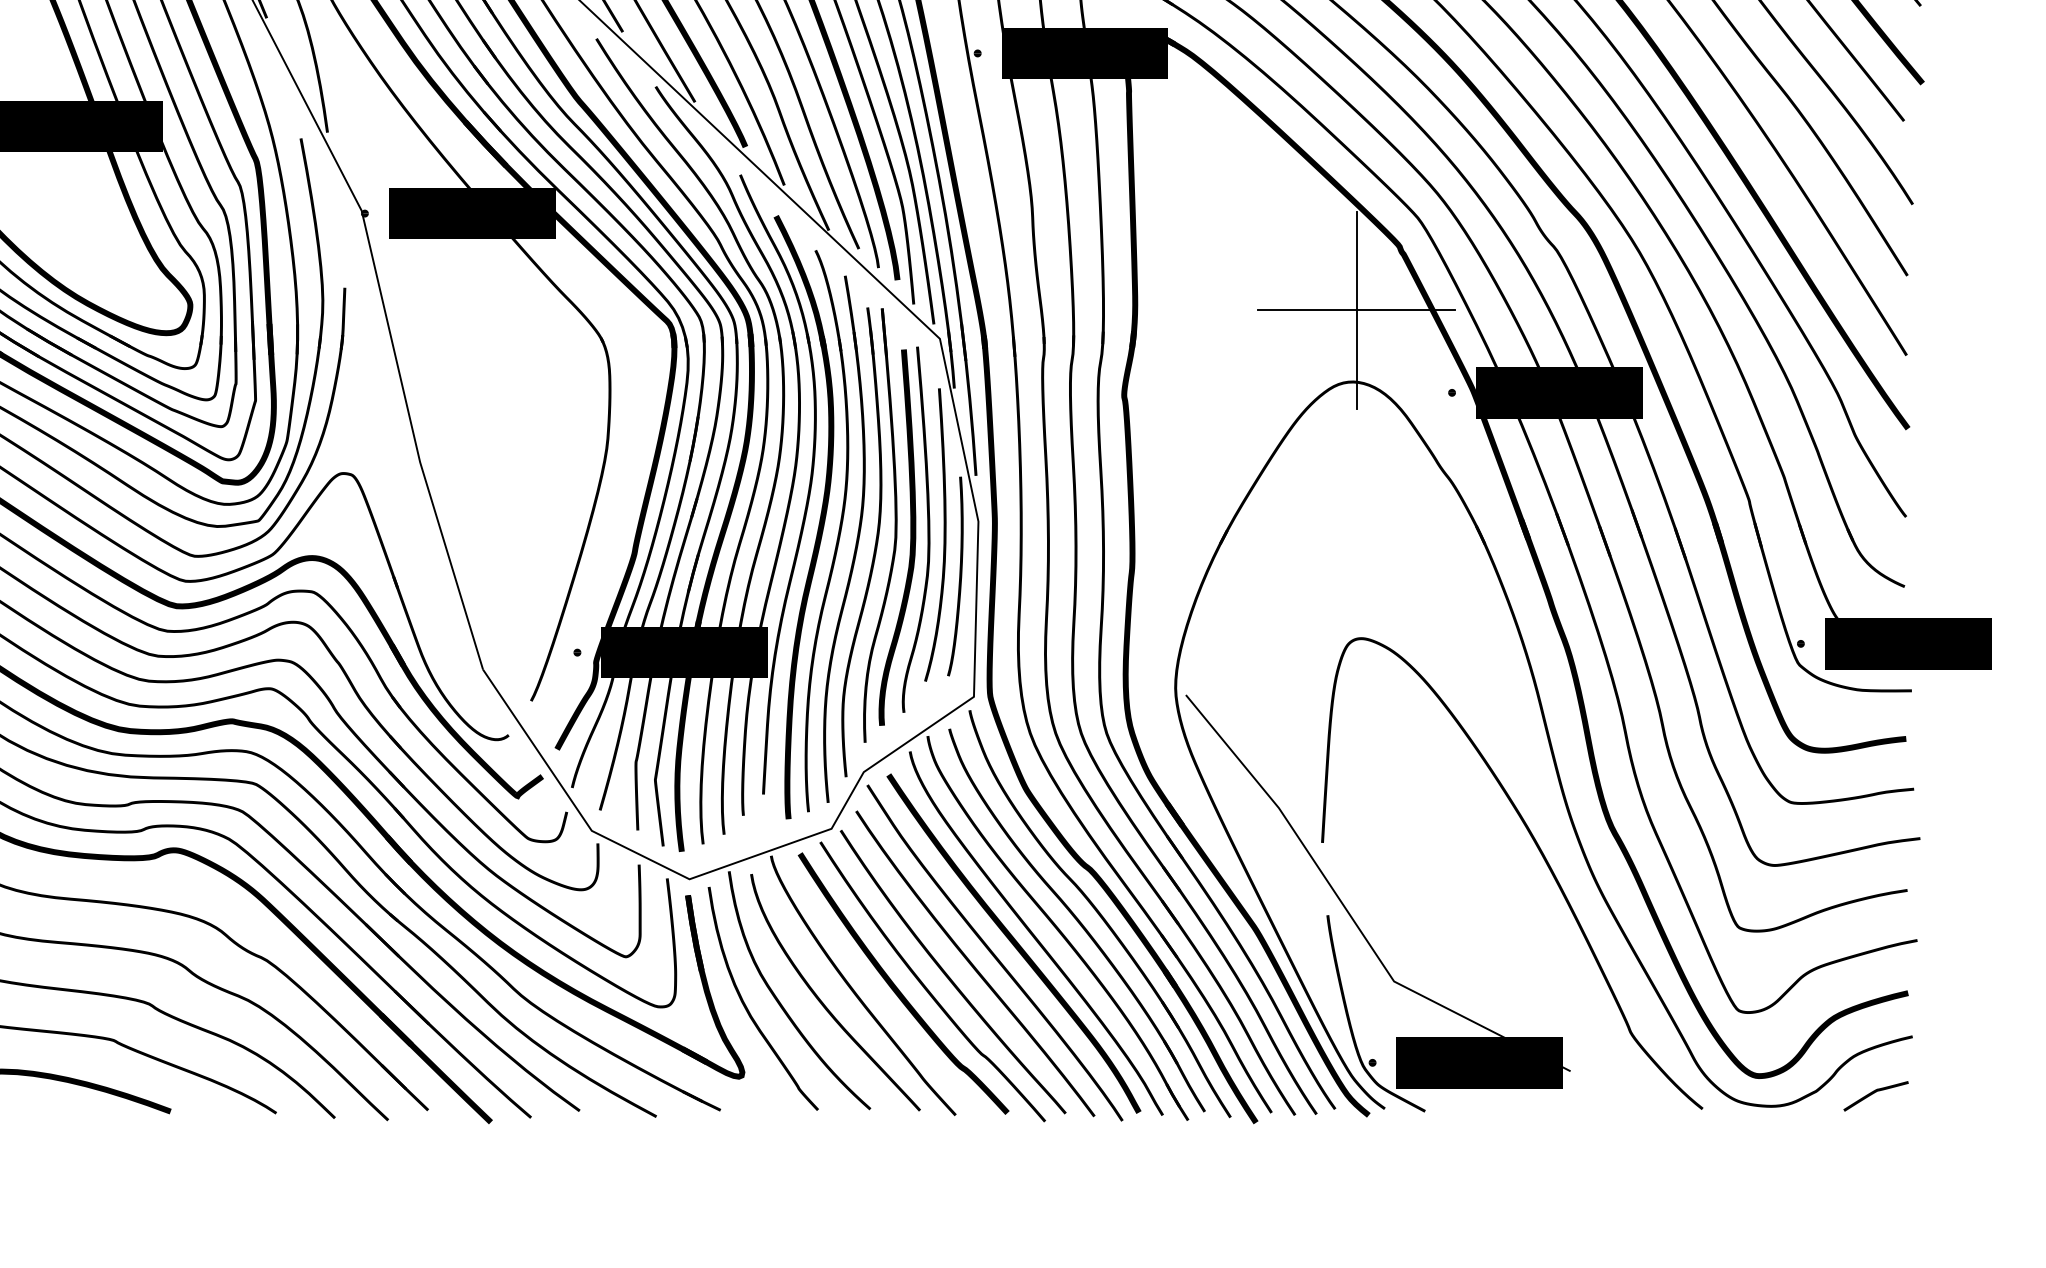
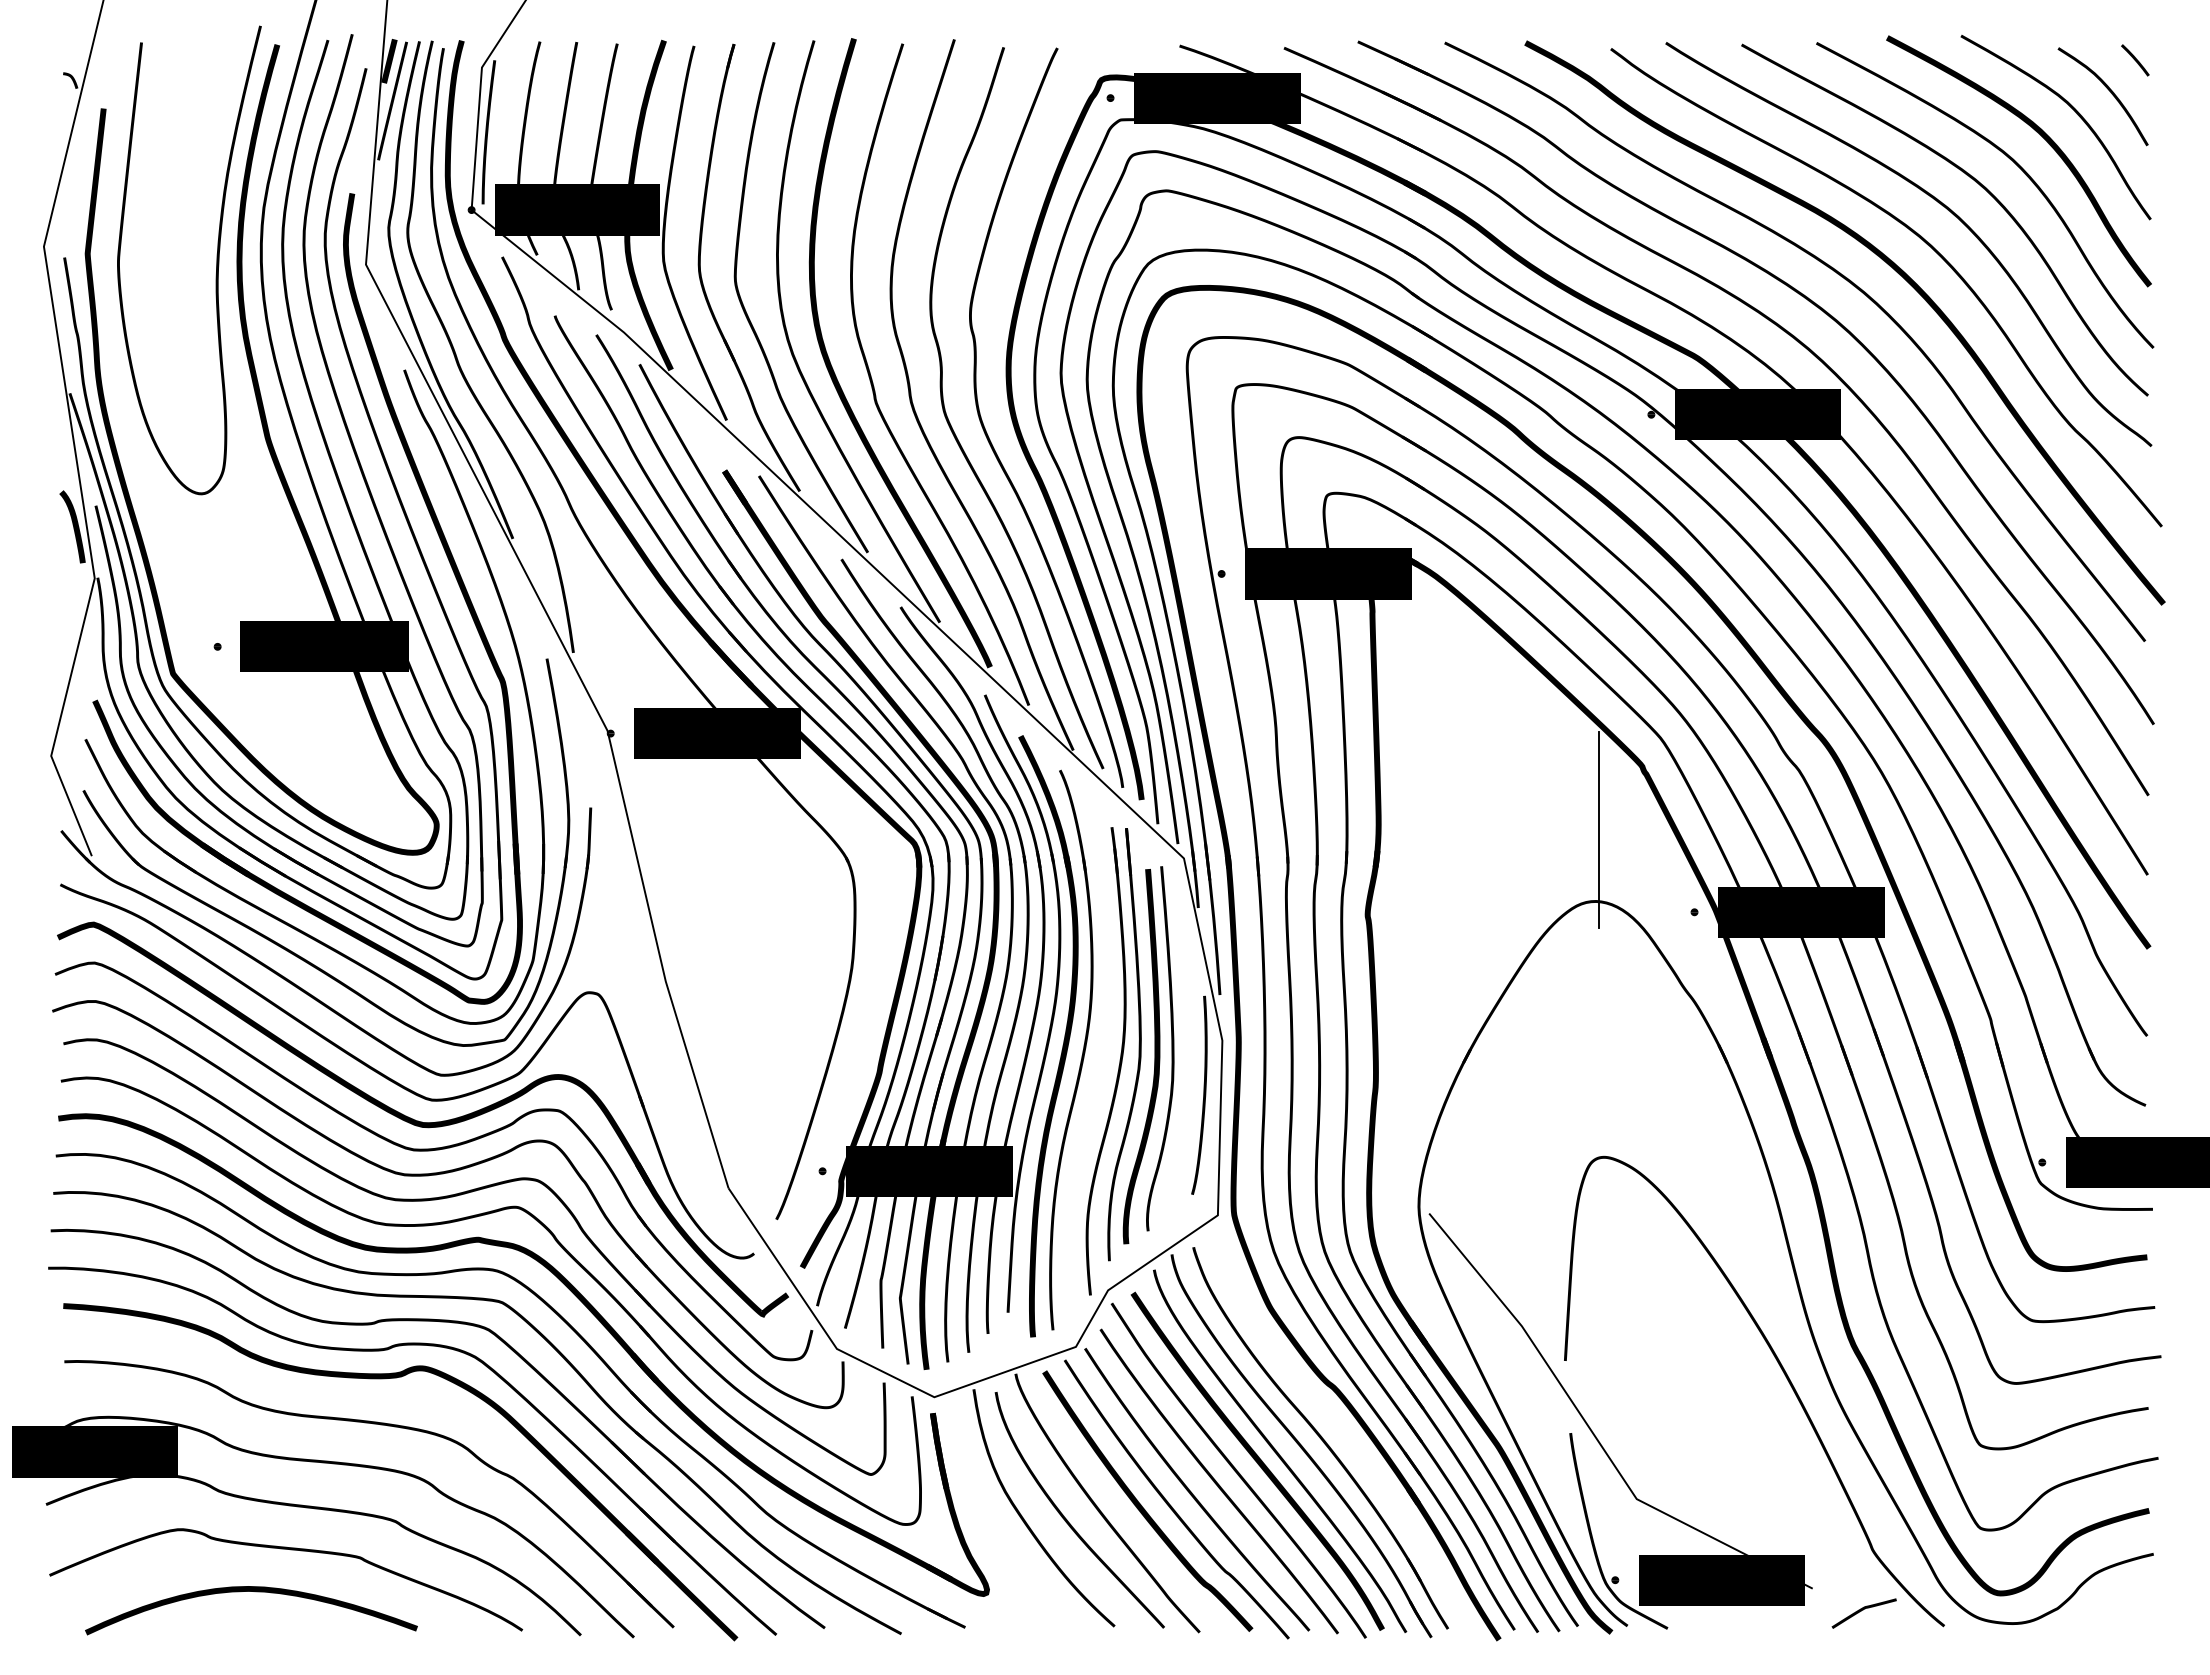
line: (1355, 310) -> (1598, 830), removed
curve: (943, 534) -> (1187, 1053), removed
part: (856, 539) -> (1100, 1058), removed
part: (1099, 913) -> (1343, 1431), removed
curve: (746, 1005) -> (991, 1523), removed
curve: (1873, 1094) -> (1861, 1611), moved

